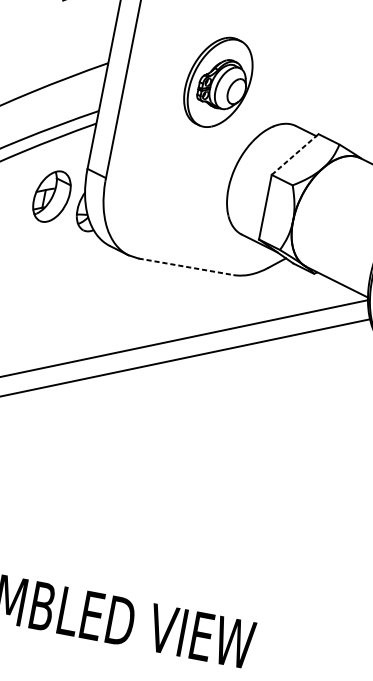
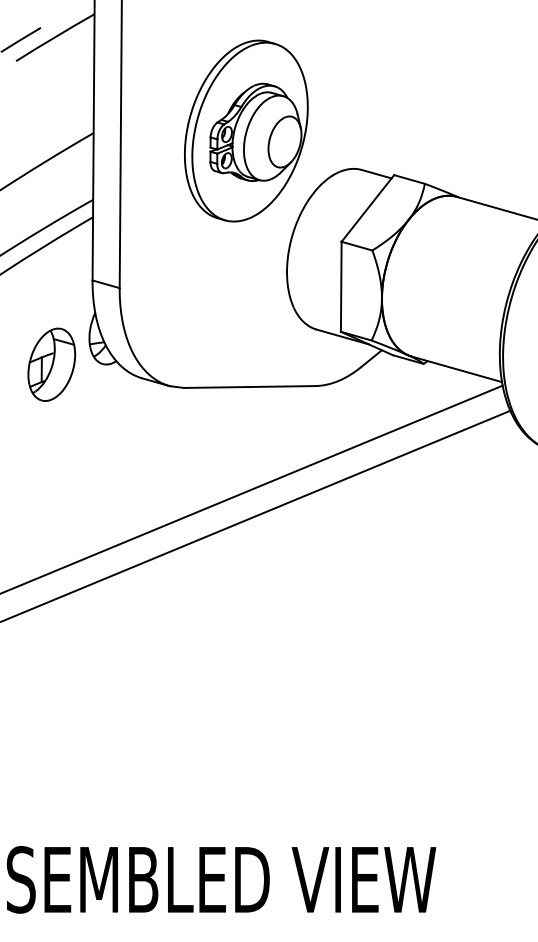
part: (218, 82) -> (246, 130), size x1.43
line: (295, 154) -> (368, 208), dashed -> solid
part: (51, 196) -> (51, 364), moved
line: (185, 267) -> (249, 387), dashed -> solid

